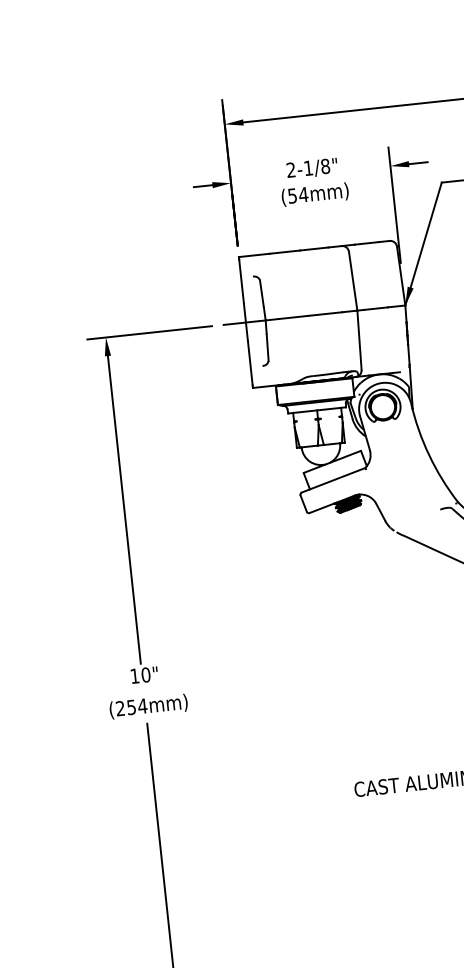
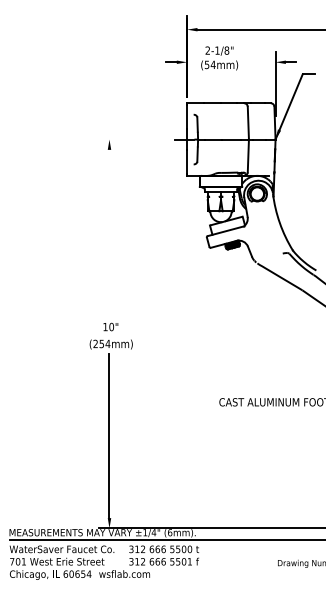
text: (313, 182) -> (219, 58), moved
line: (149, 332) -> (133, 139), removed
line: (124, 508) -> (109, 234), removed

